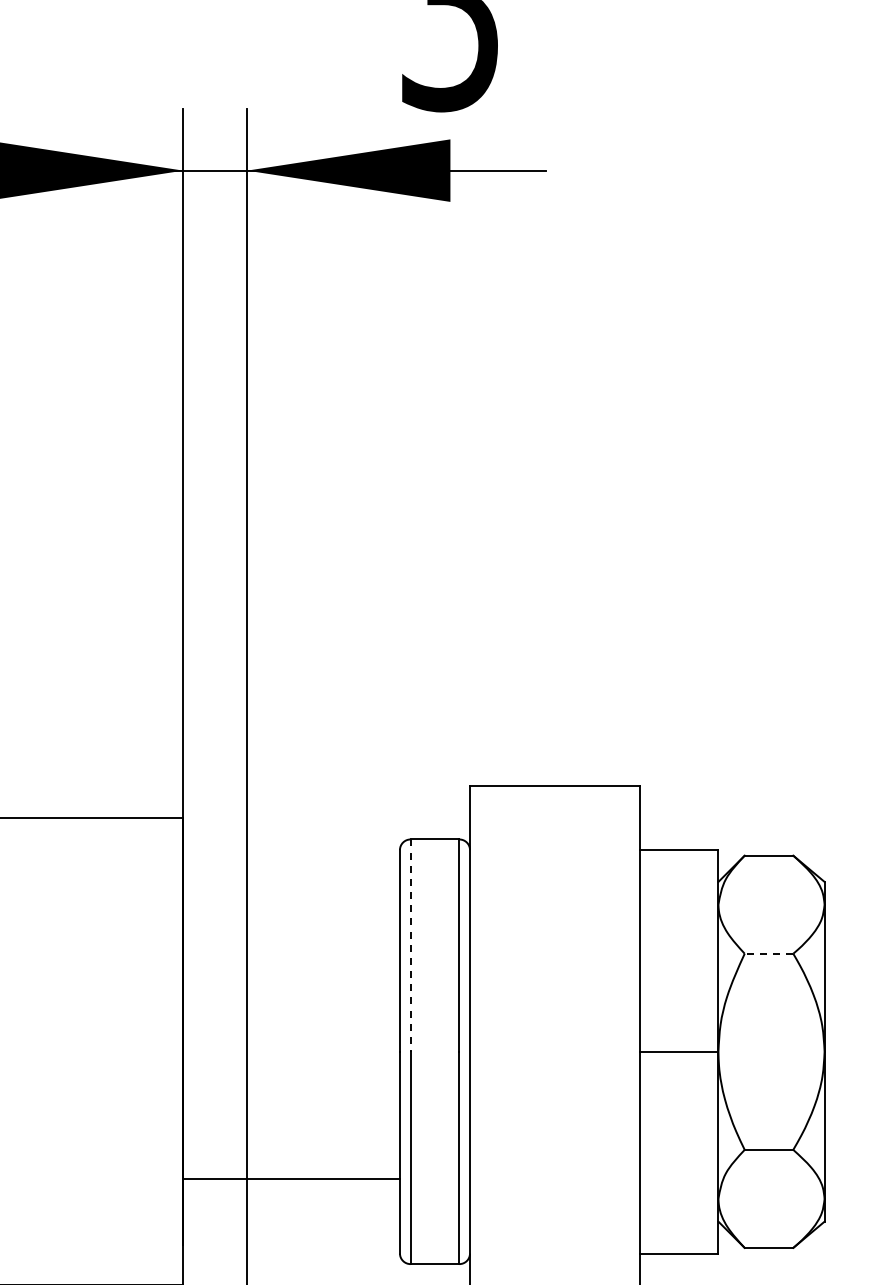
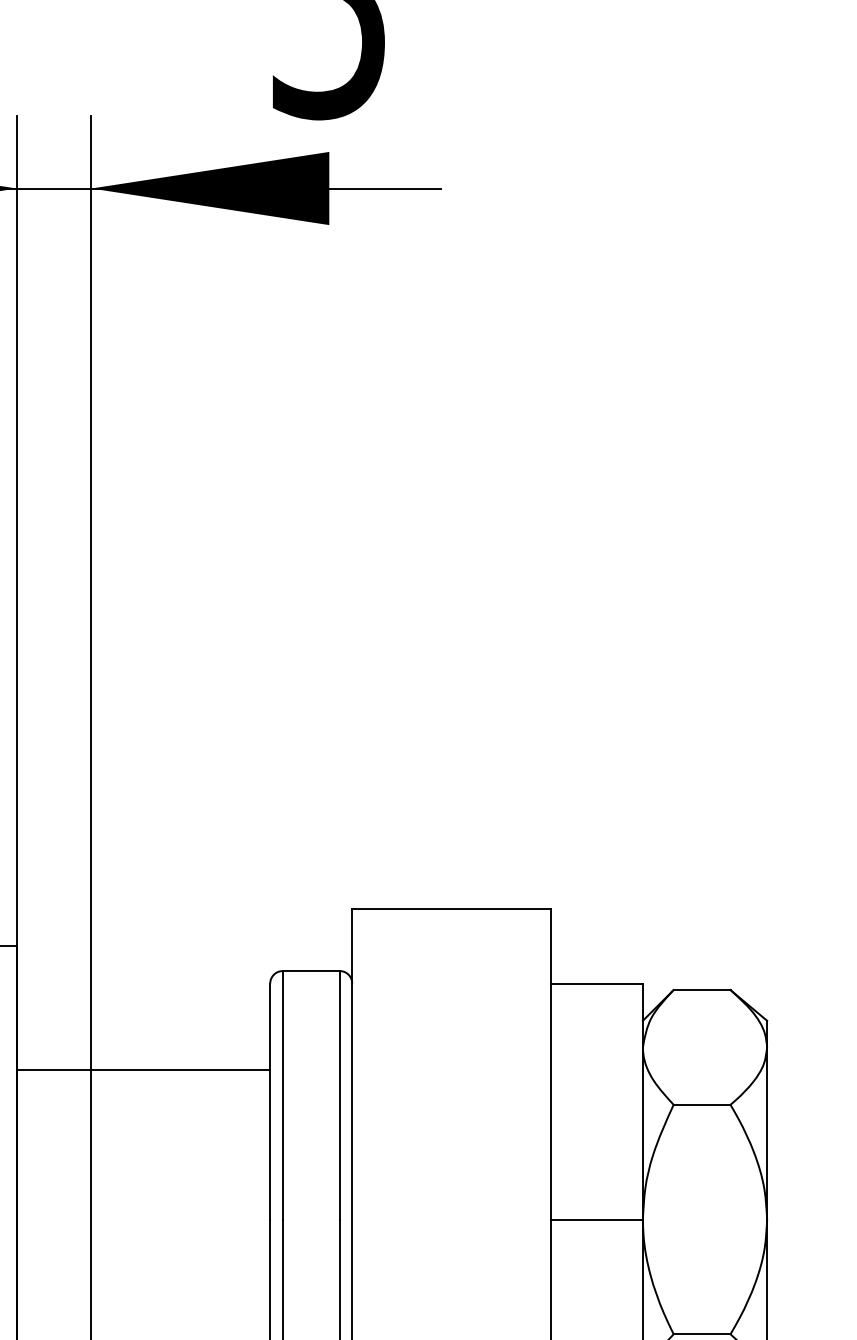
line: (291, 924) -> (143, 1070), added
line: (410, 946) -> (282, 1096), dashed -> solid
line: (768, 953) -> (701, 1104), dashed -> solid

